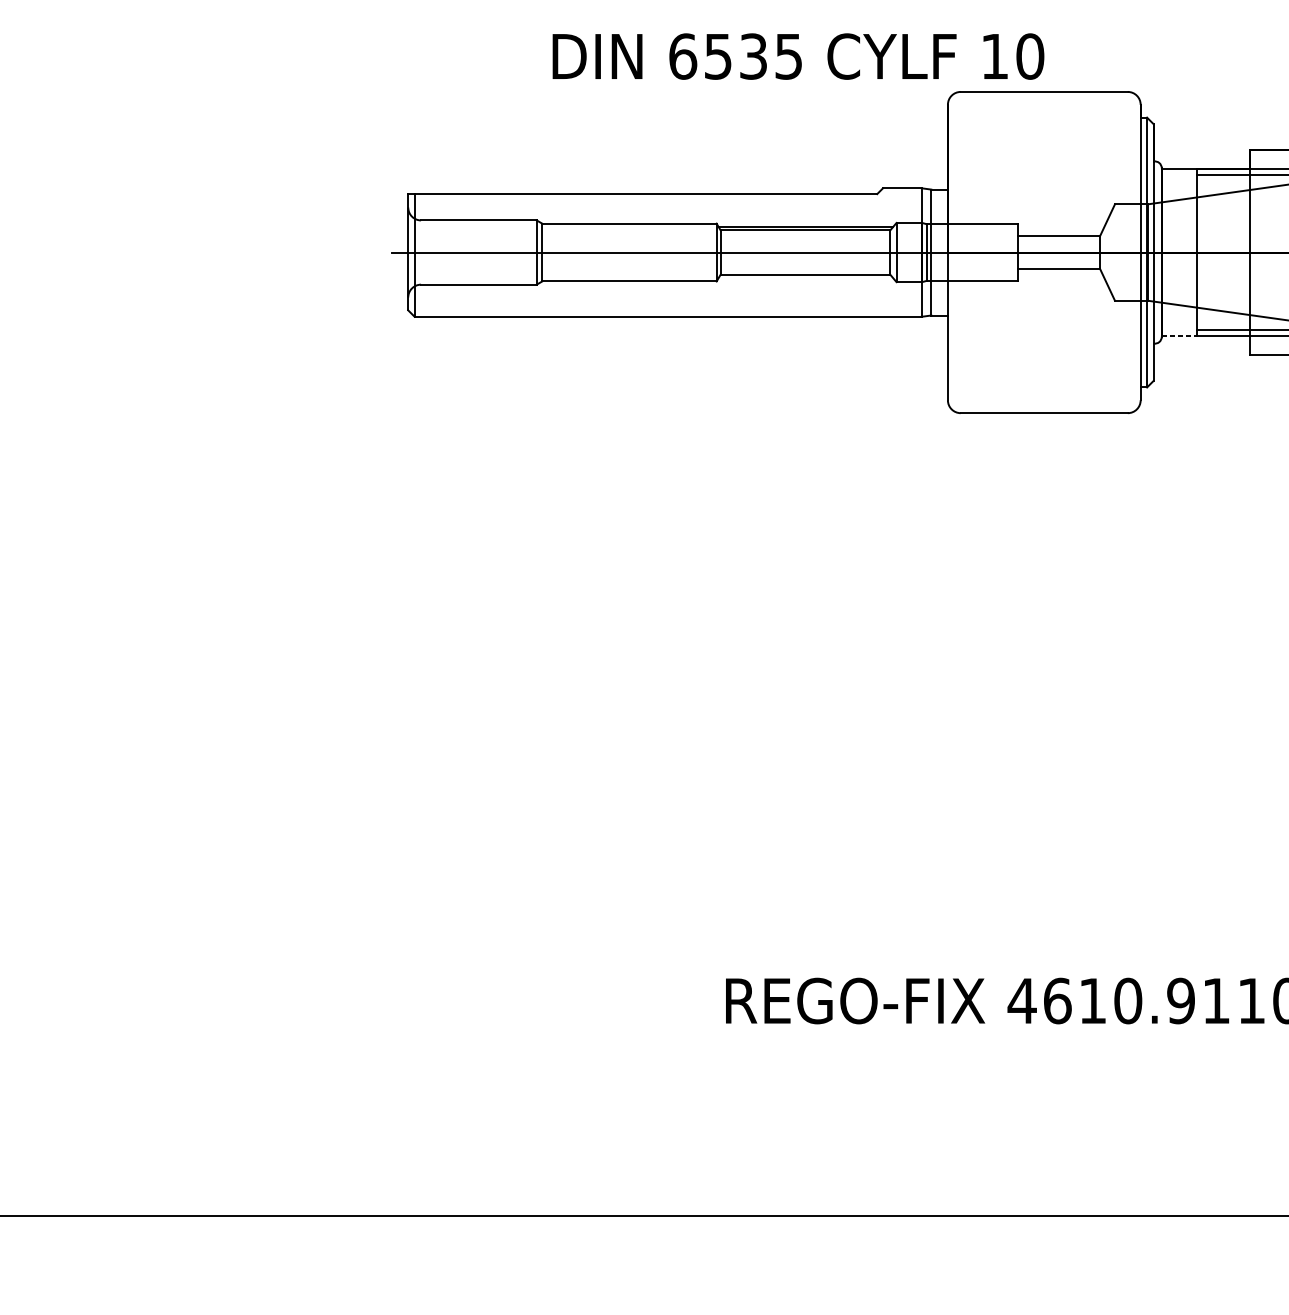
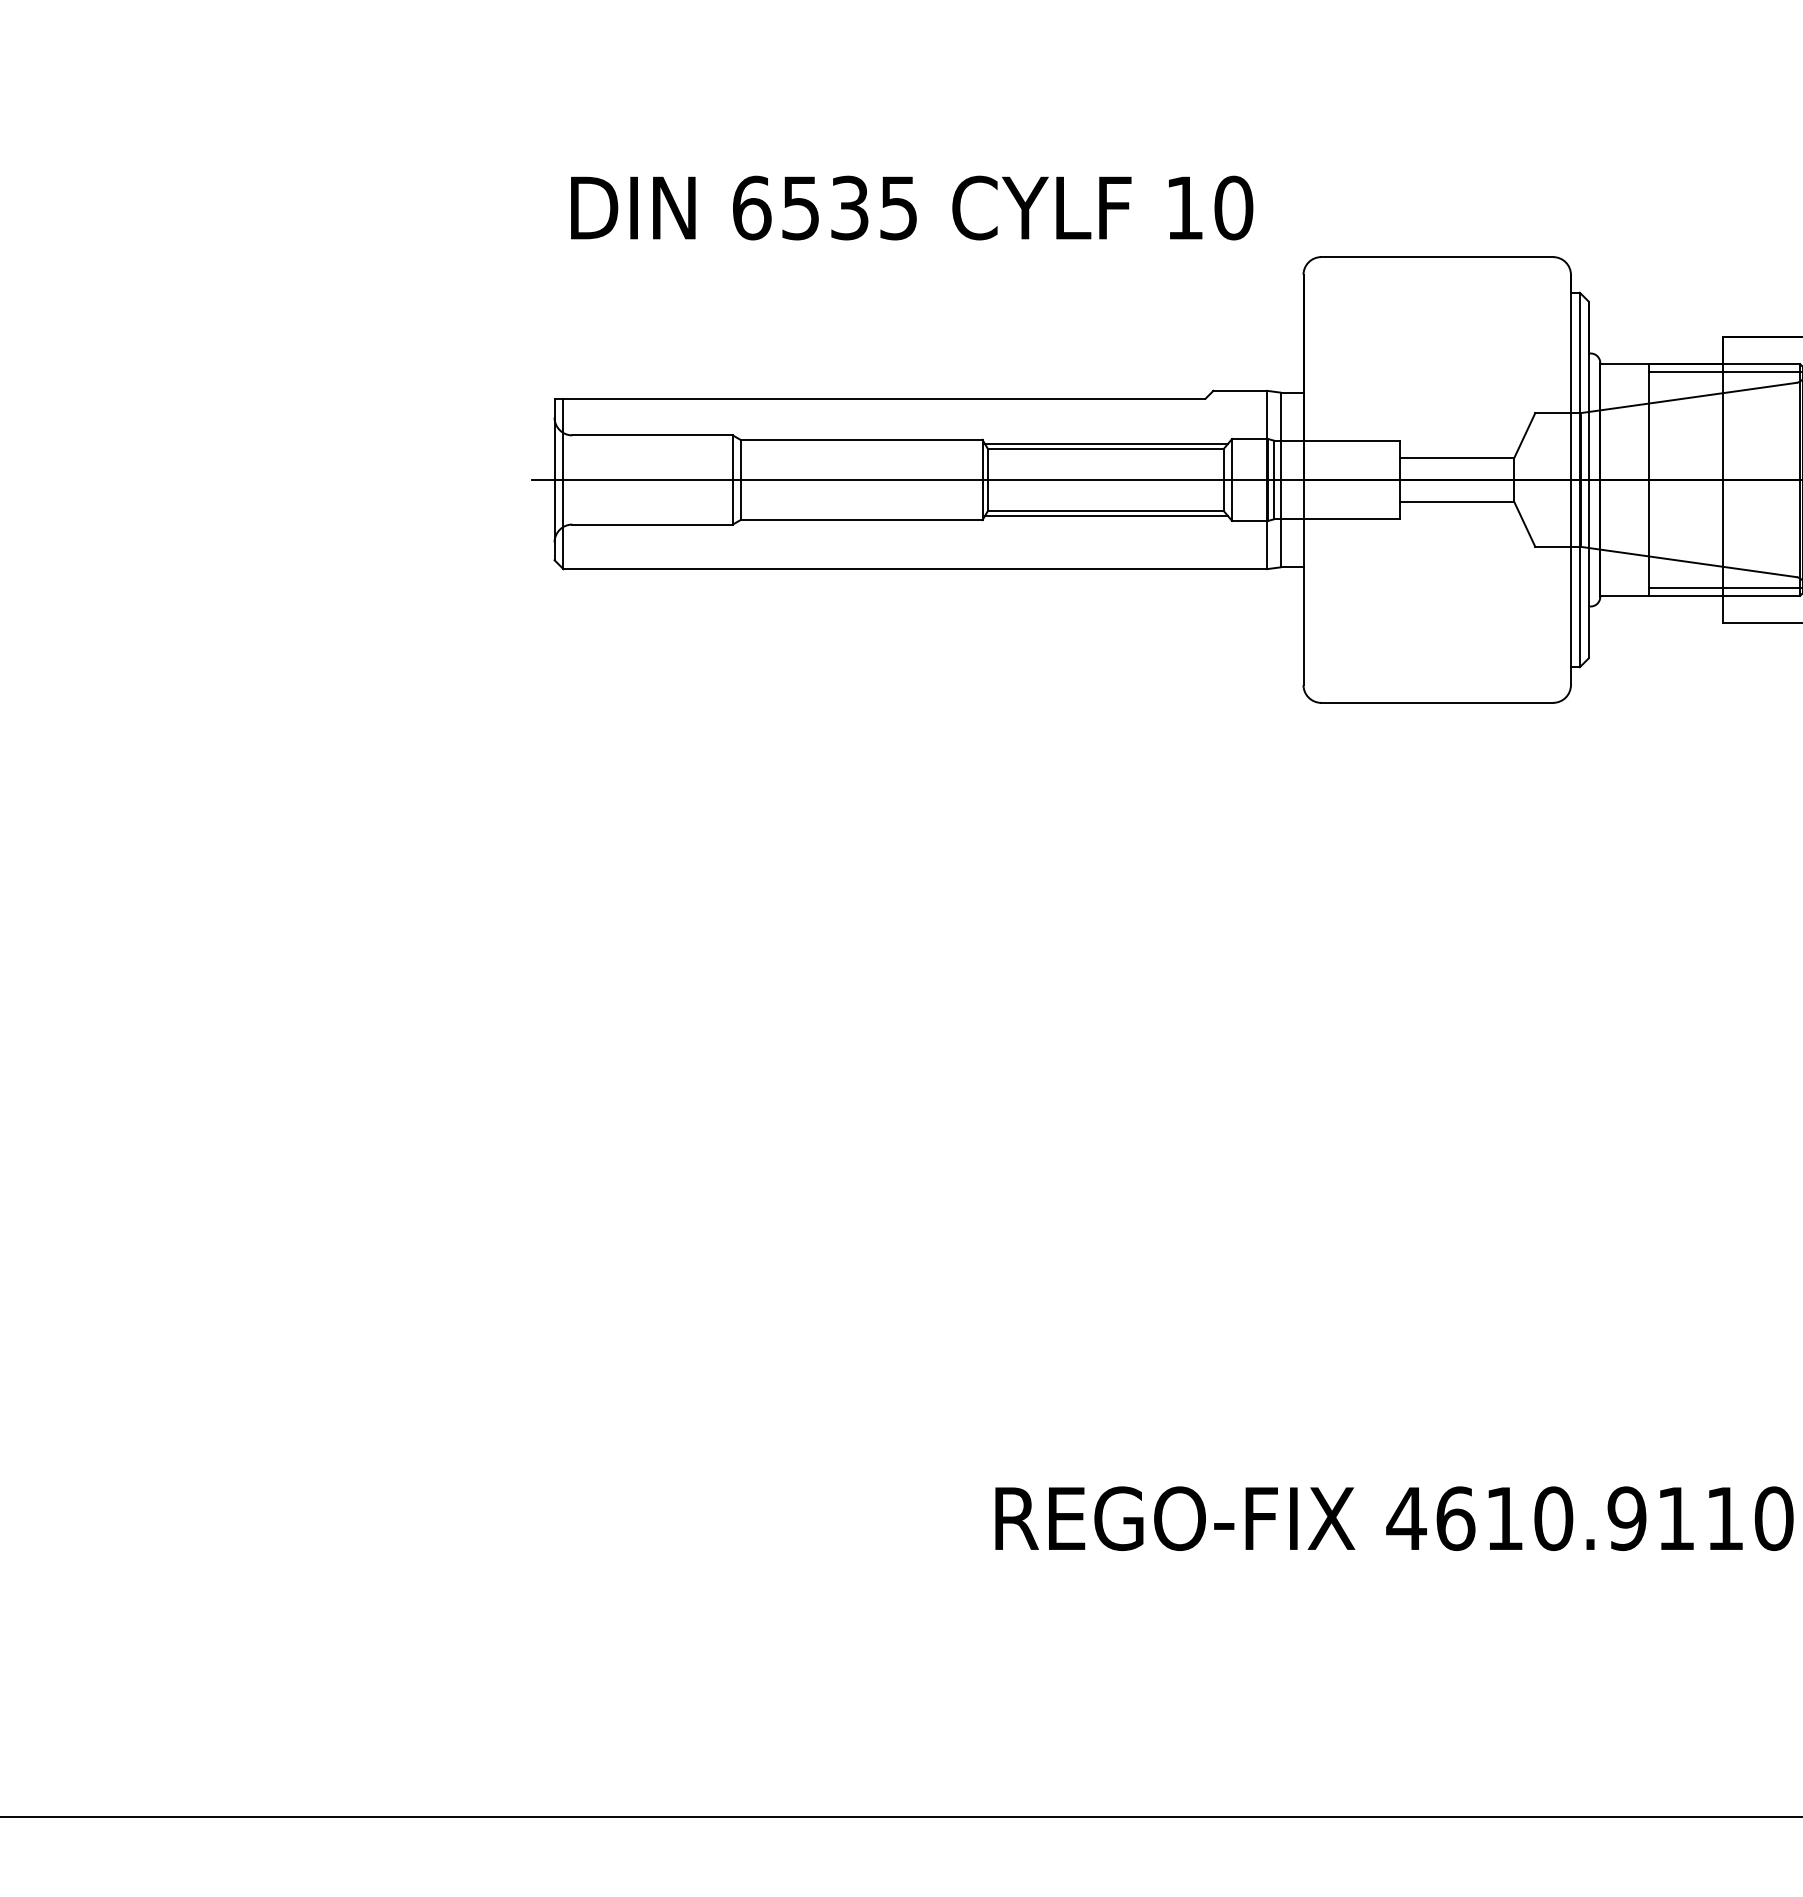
text: (798, 56) -> (912, 207), moved
line: (805, 278) -> (1106, 515), added
line: (1179, 335) -> (1624, 595), dashed -> solid

